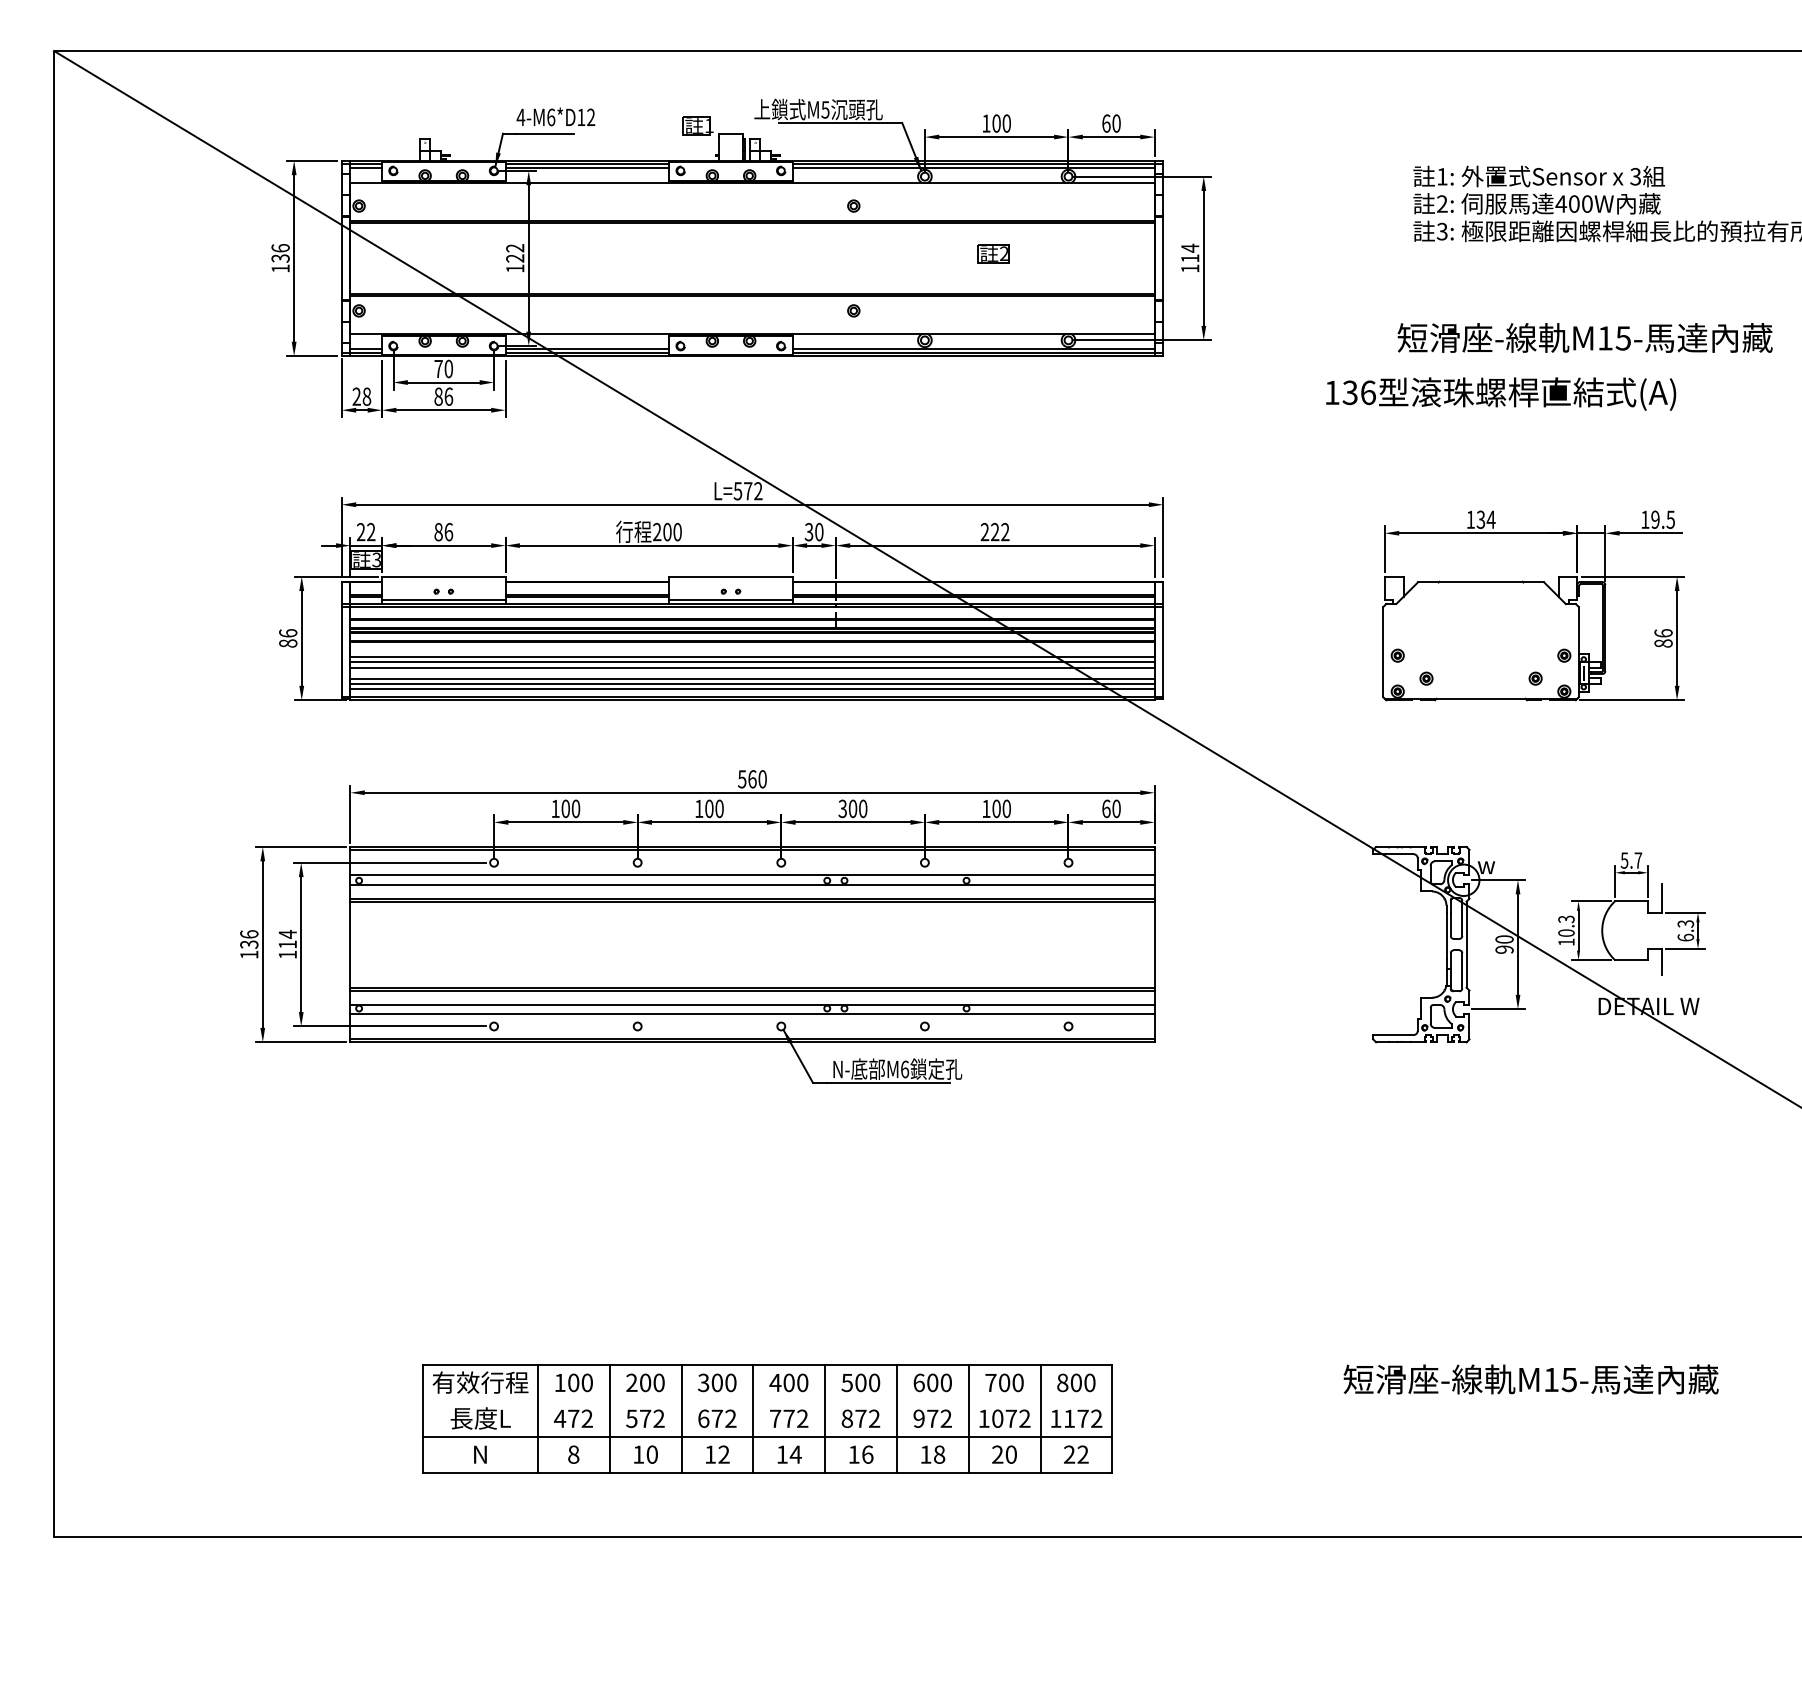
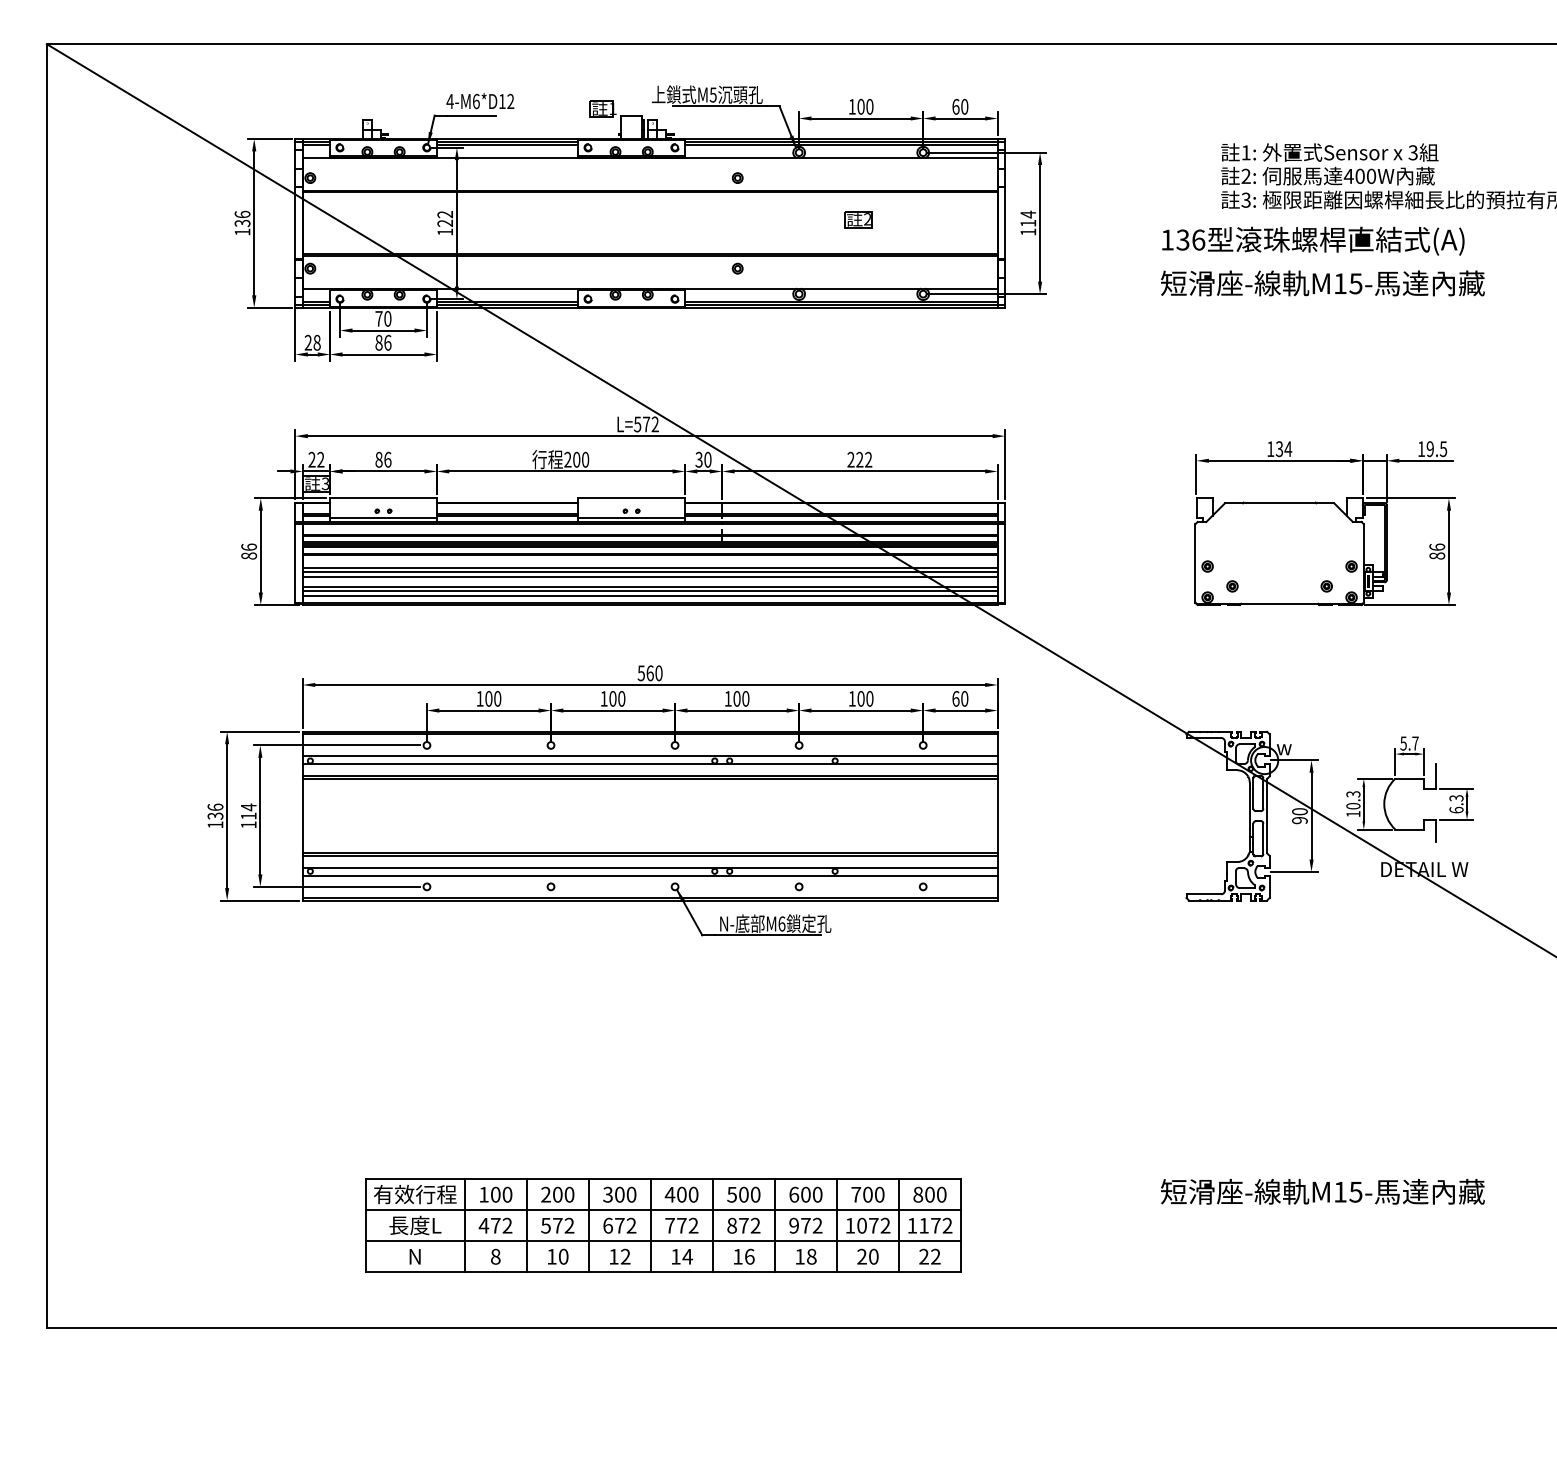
text: (1584, 337) -> (1322, 283), moved
text: (1501, 393) -> (1313, 240), moved
text: (842, 808) -> (727, 698), 300 -> 100
line: (767, 1400) -> (663, 1209), added

